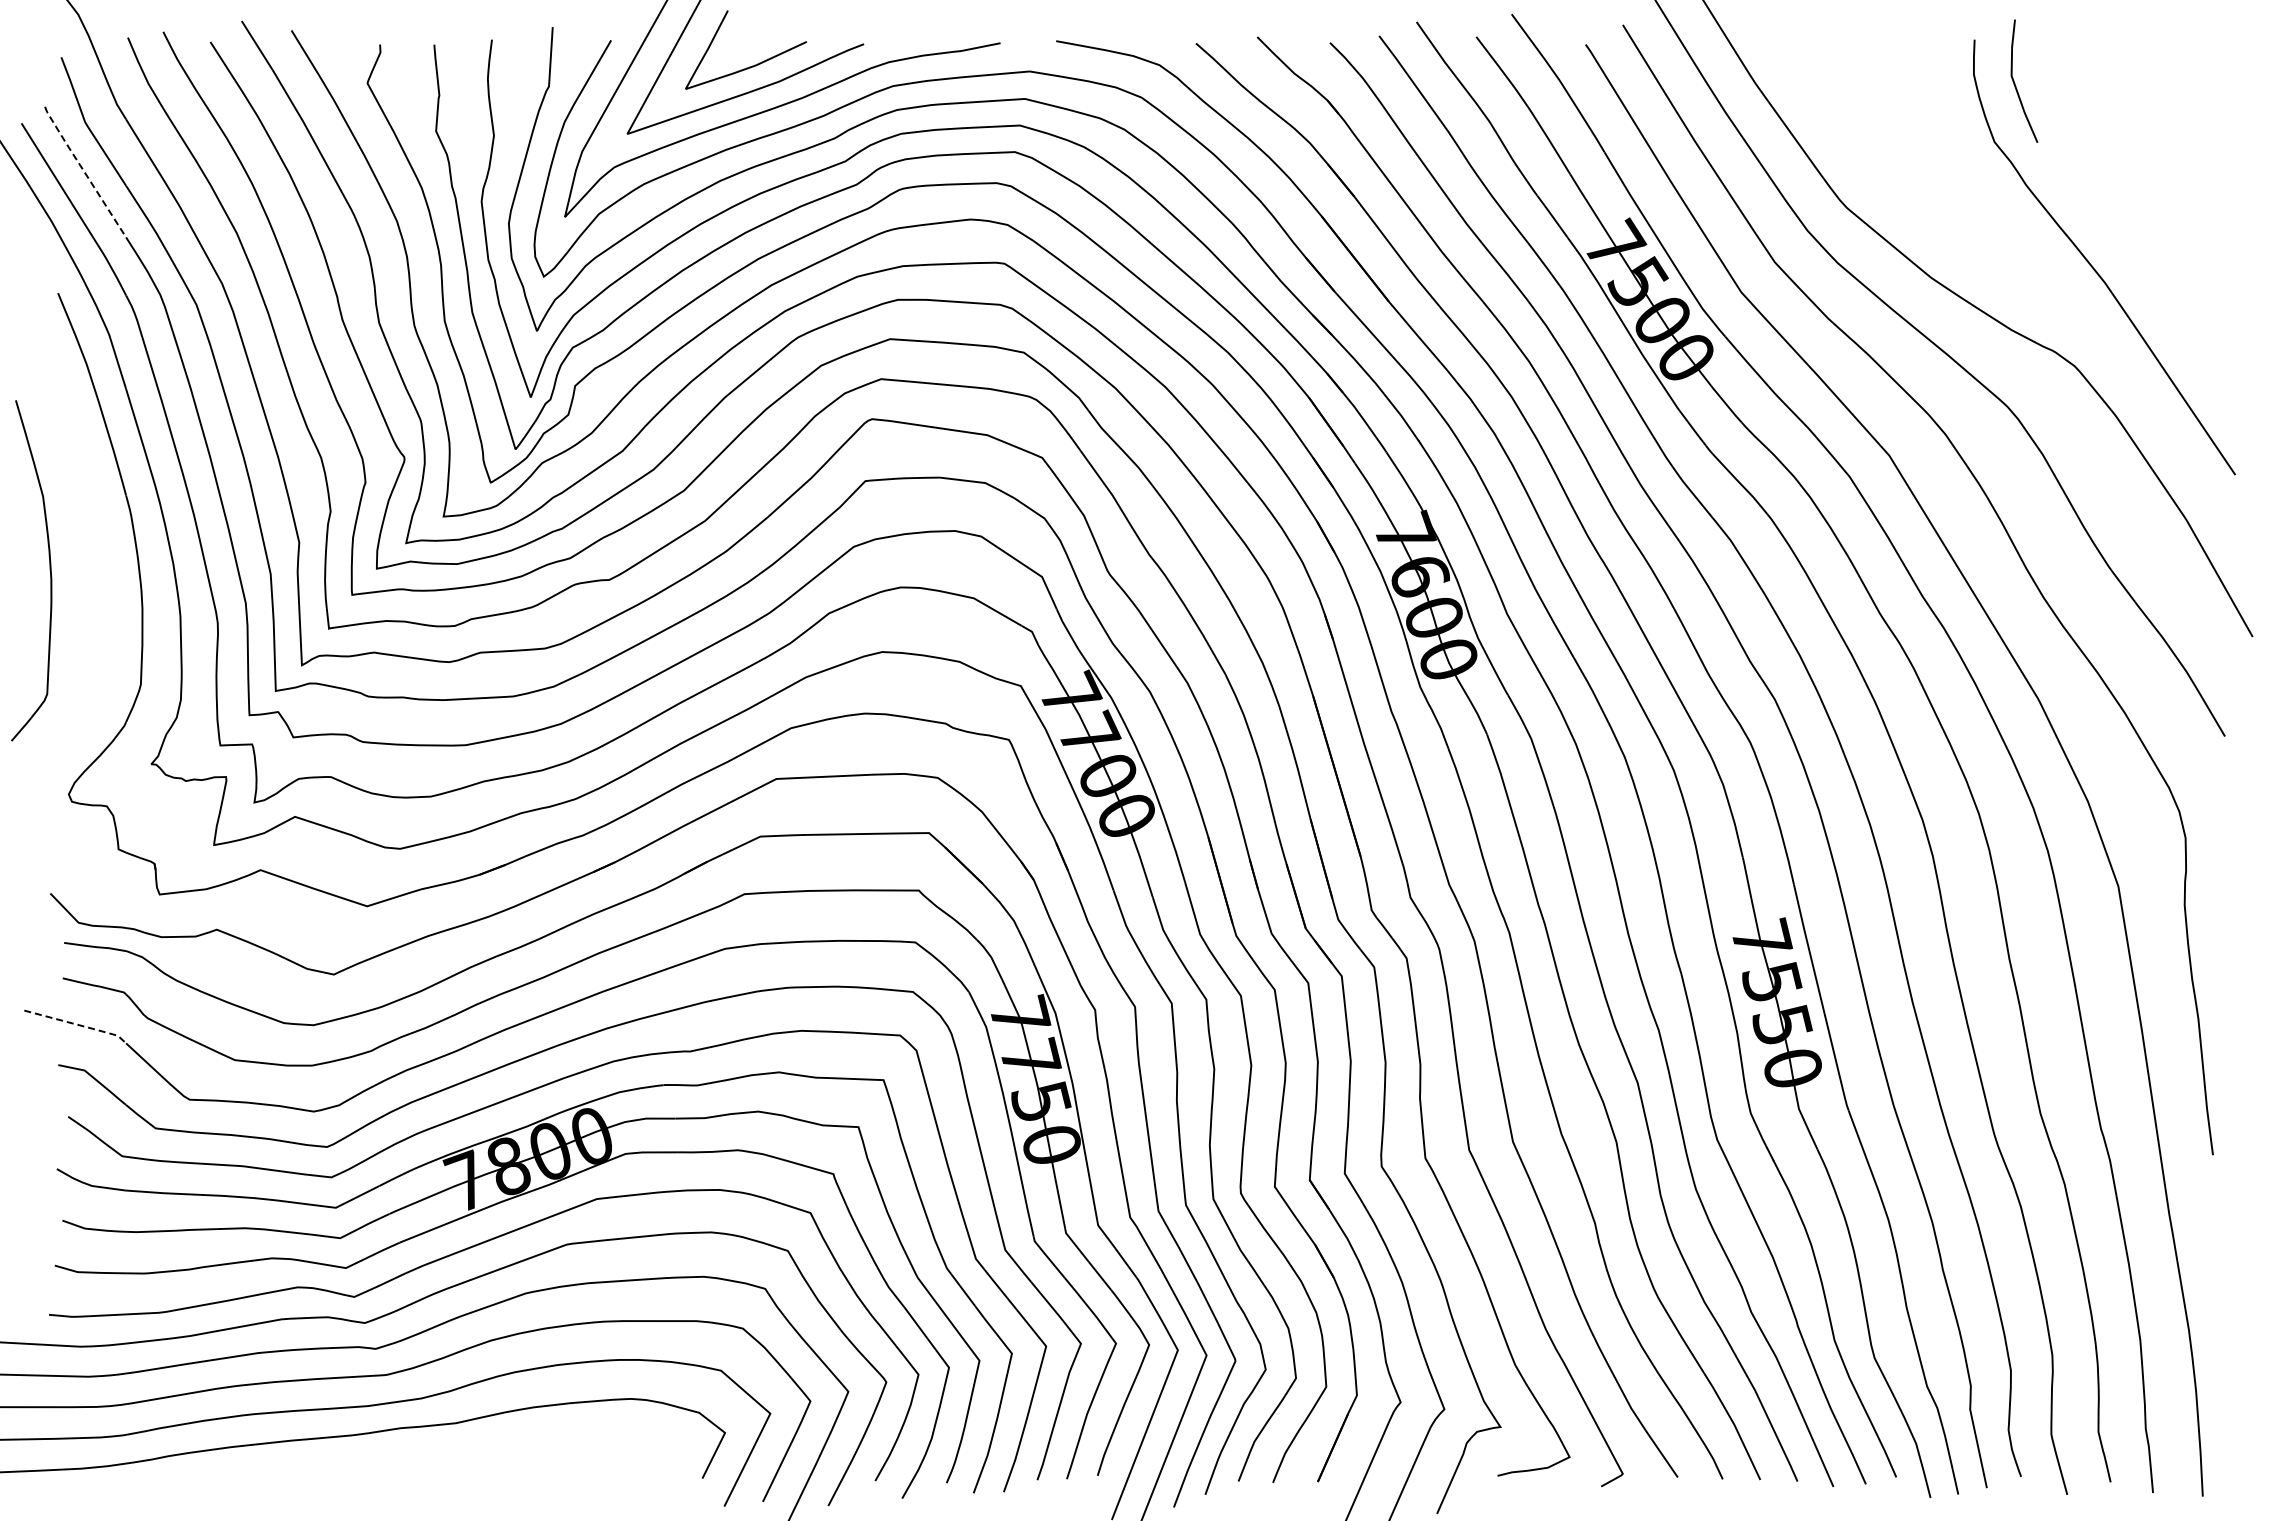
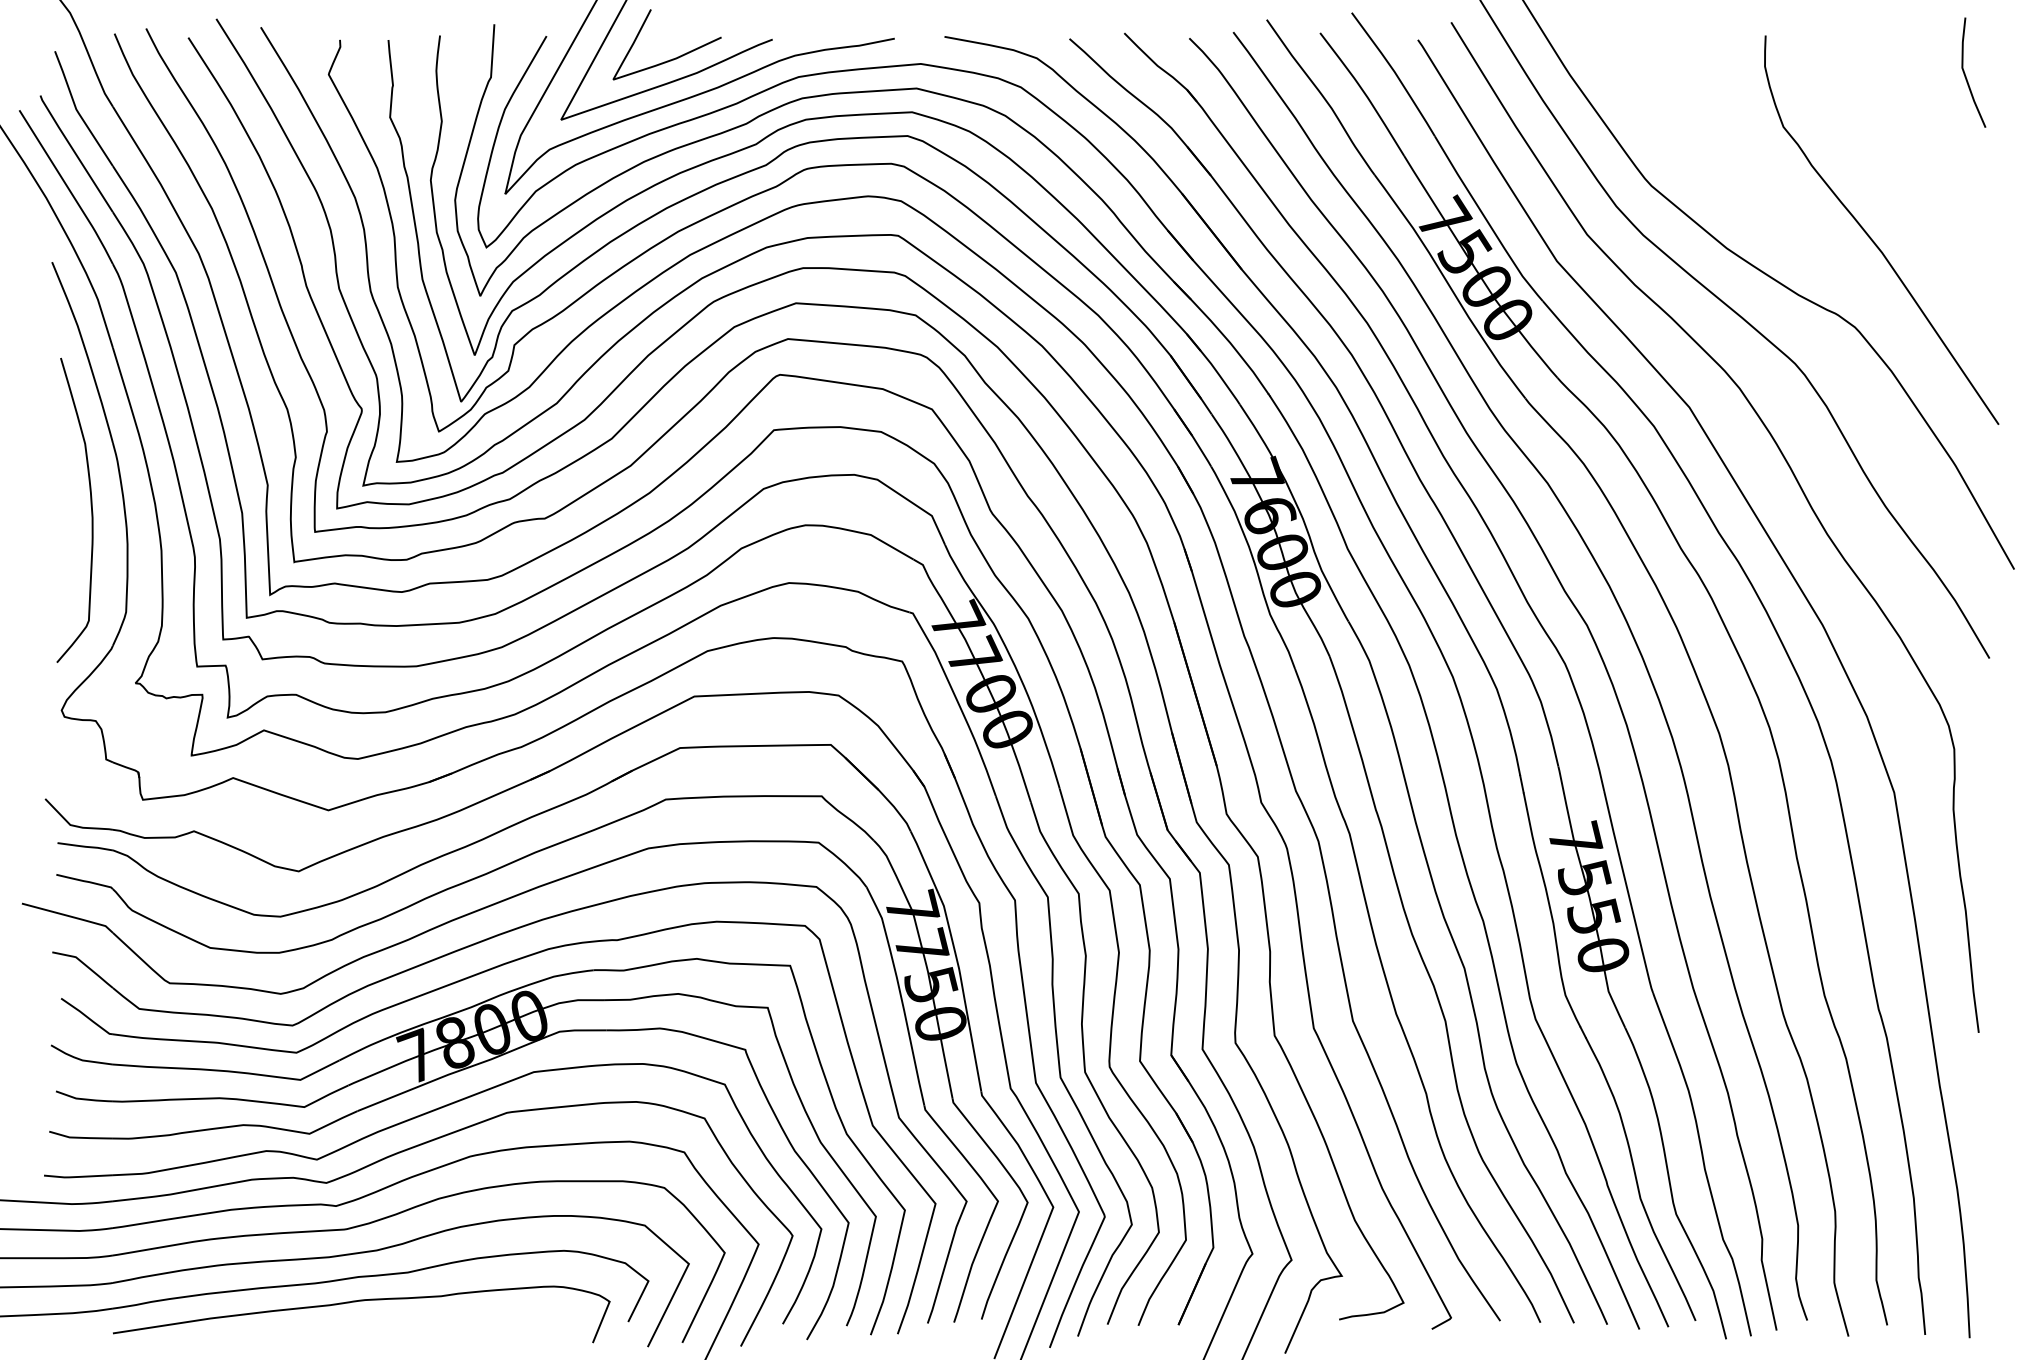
line: (2015, 83) -> (1965, 74), moved
line: (84, 171) -> (75, 153), dashed -> solid
curve: (49, 570) -> (90, 510), moved
line: (78, 1024) -> (70, 916), dashed -> solid
curve: (404, 1455) -> (361, 1301), added

